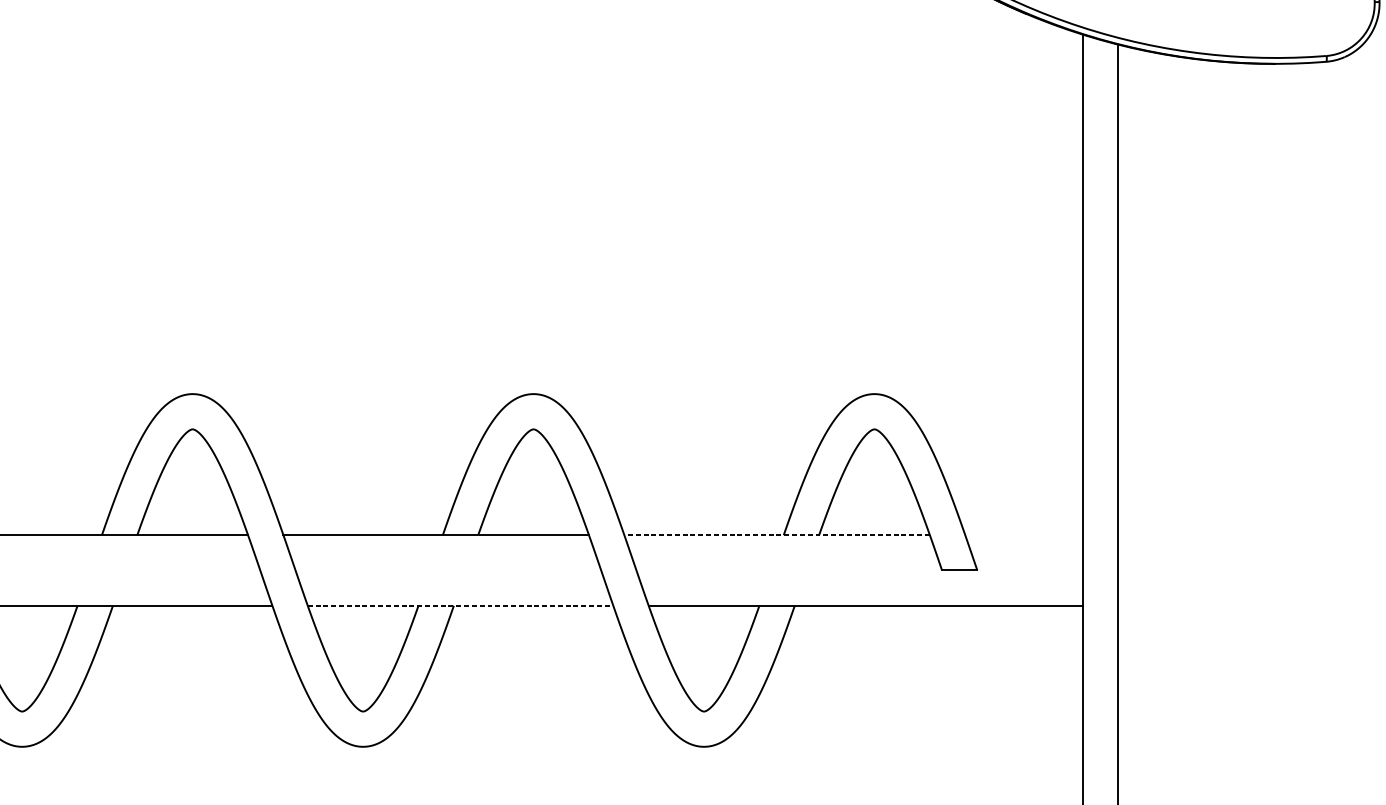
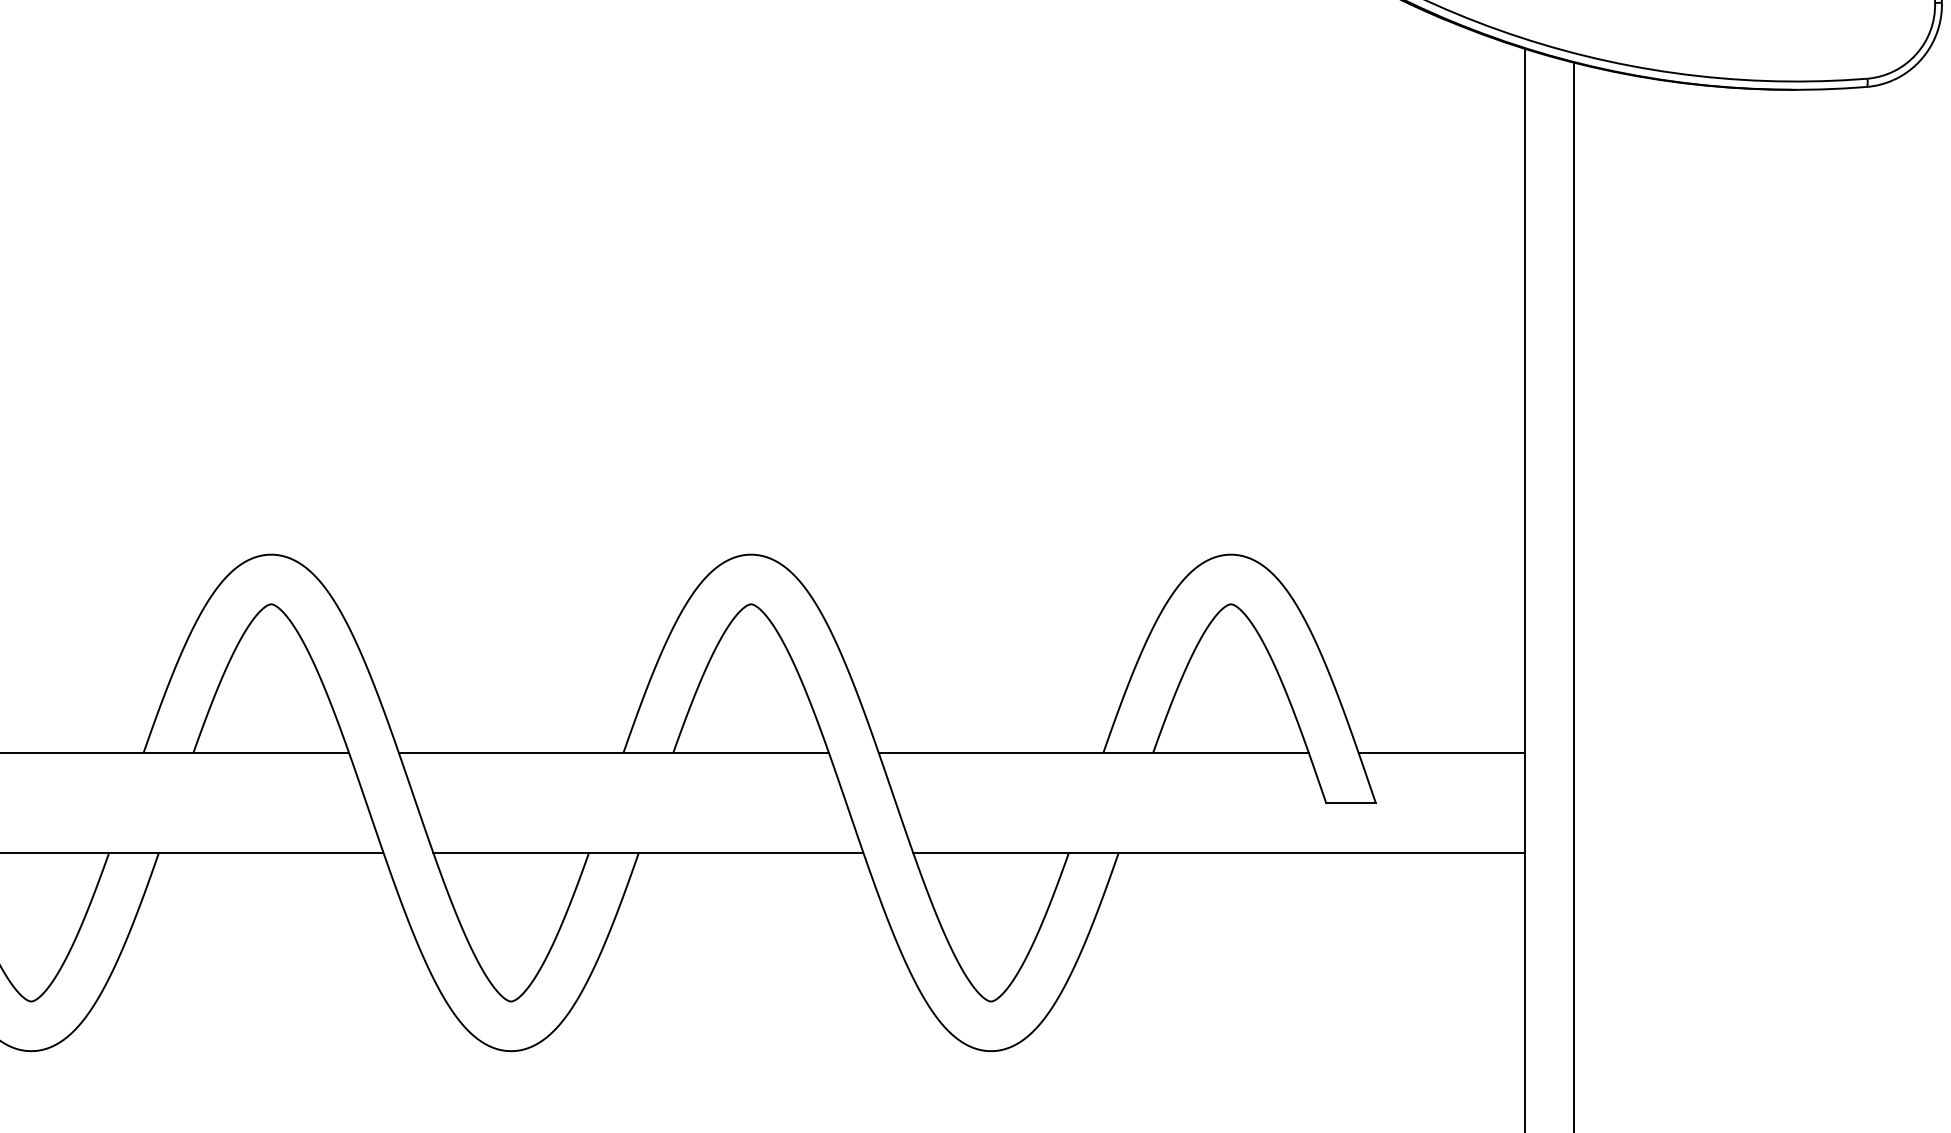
line: (776, 535) -> (1093, 753), dashed -> solid
line: (1024, 535) -> (1441, 753), added
line: (460, 605) -> (648, 852), dashed -> solid

